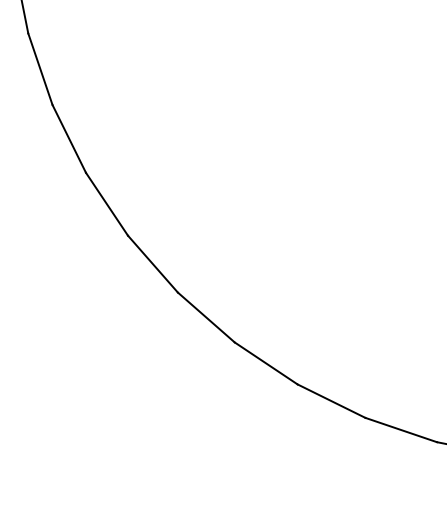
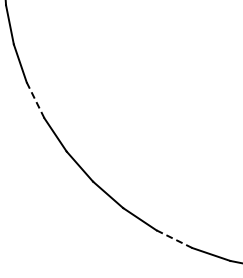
line: (69, 137) -> (35, 99), solid -> dashed
line: (331, 399) -> (174, 238), solid -> dashed

